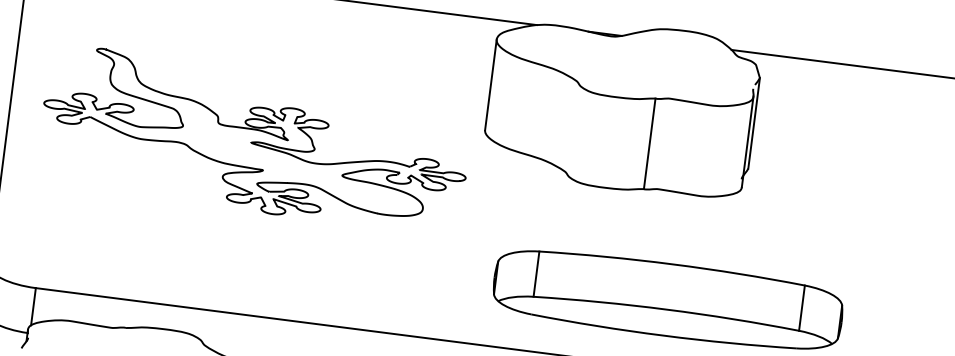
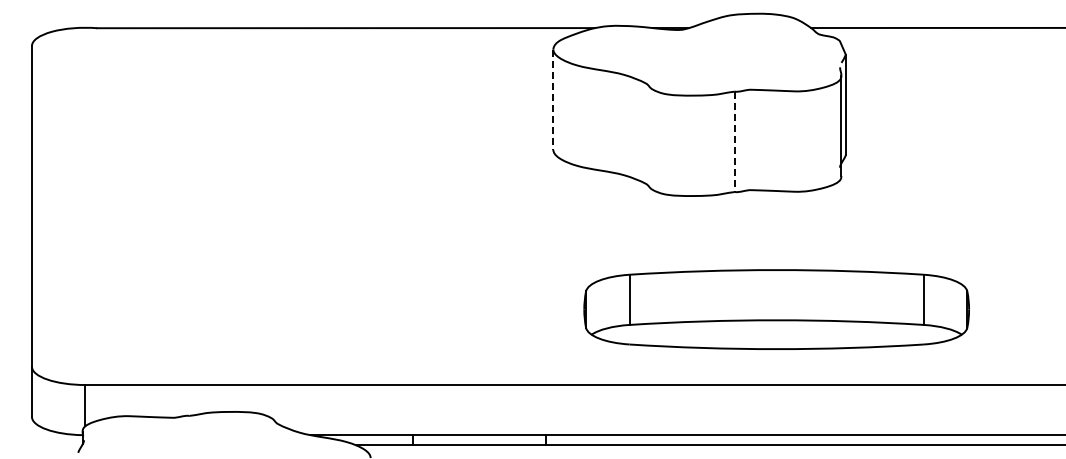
line: (490, 85) -> (553, 100), solid -> dashed
part: (254, 139) -> (303, 192), removed
line: (649, 144) -> (734, 142), solid -> dashed

